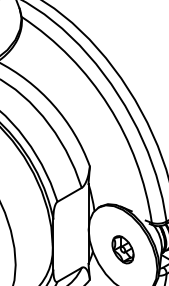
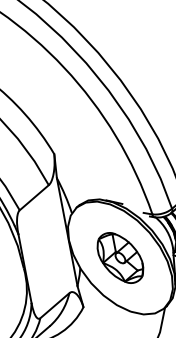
part: (122, 249) -> (119, 257), size x1.43

